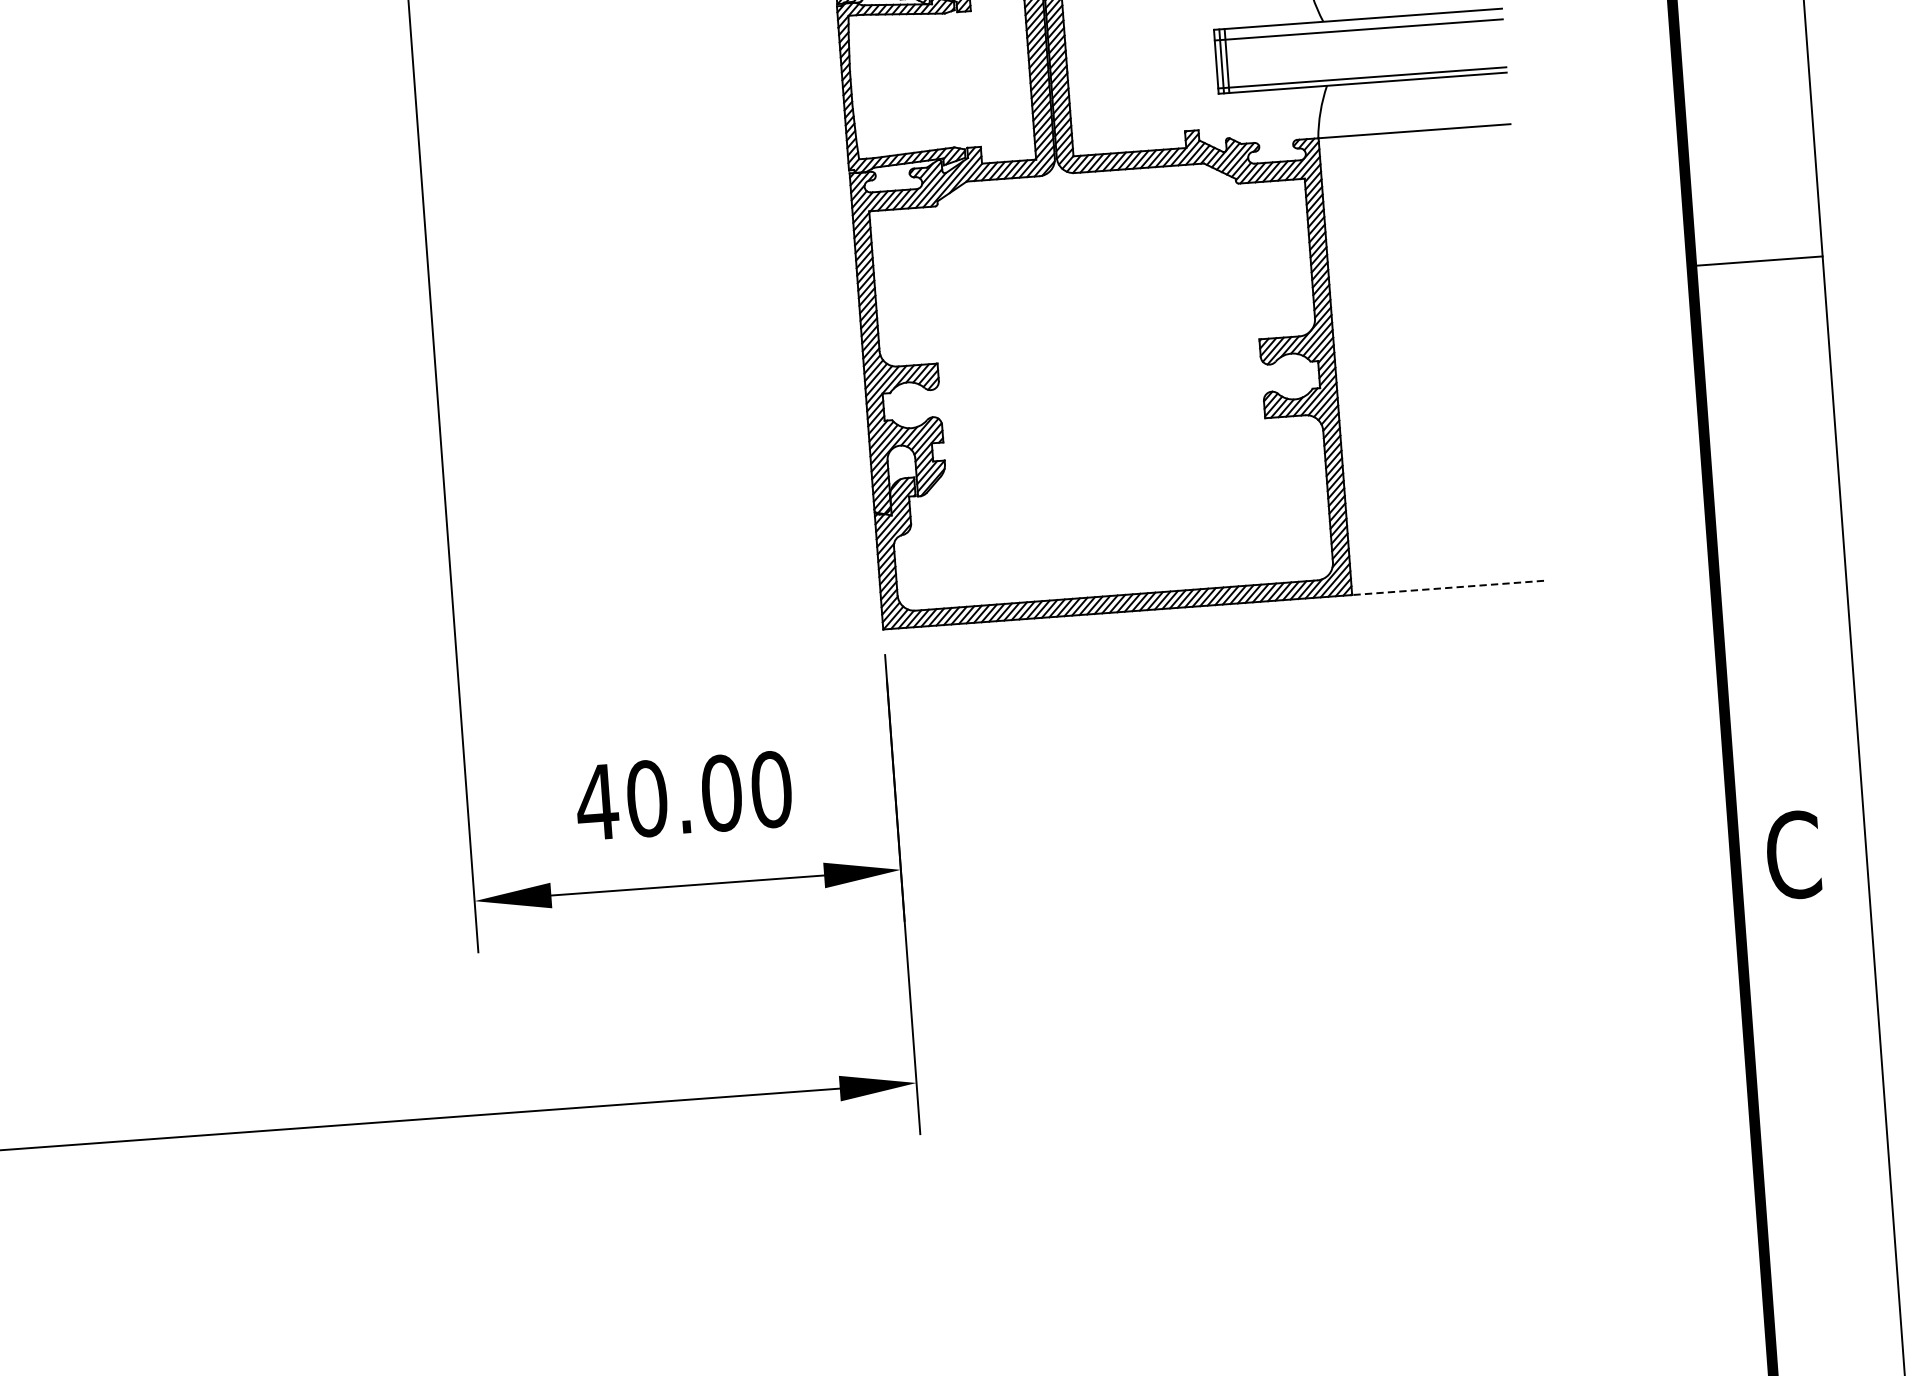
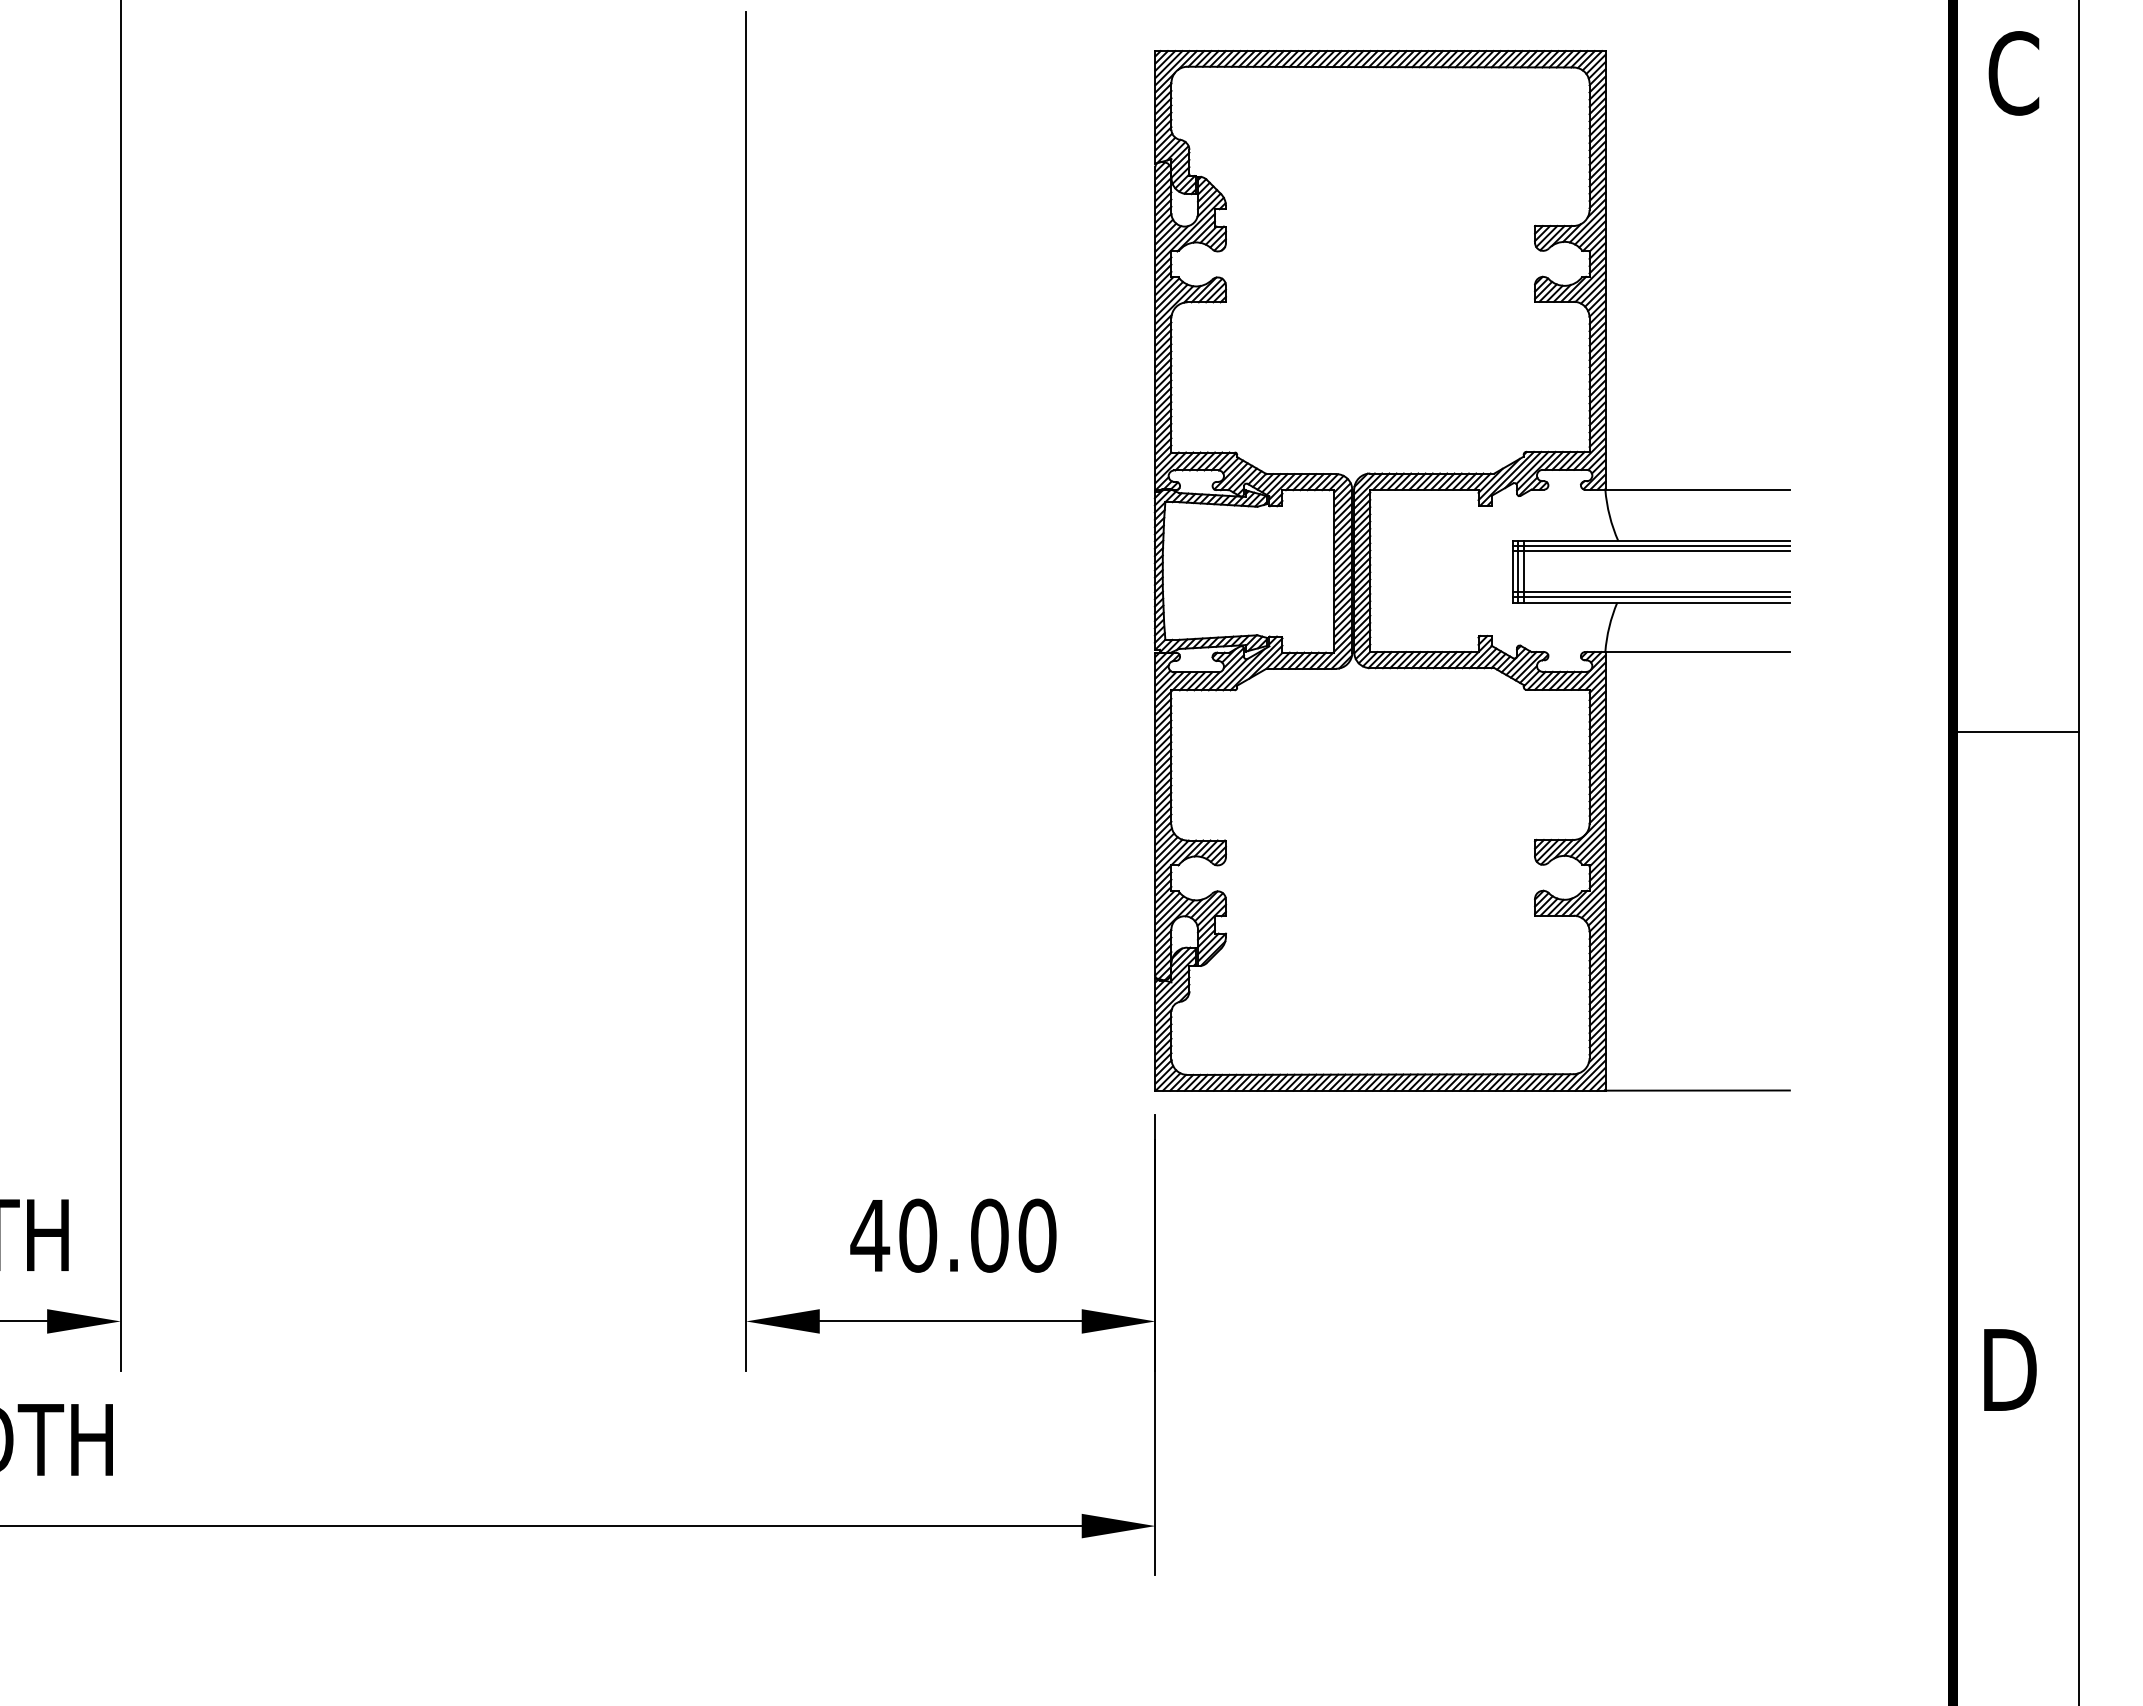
line: (1358, 24) -> (1651, 546), added
line: (1361, 72) -> (1651, 592), added
line: (1756, 261) -> (2015, 732), moved
line: (1447, 587) -> (1697, 1090), dashed -> solid
text: (1794, 854) -> (2009, 1369), C -> D

